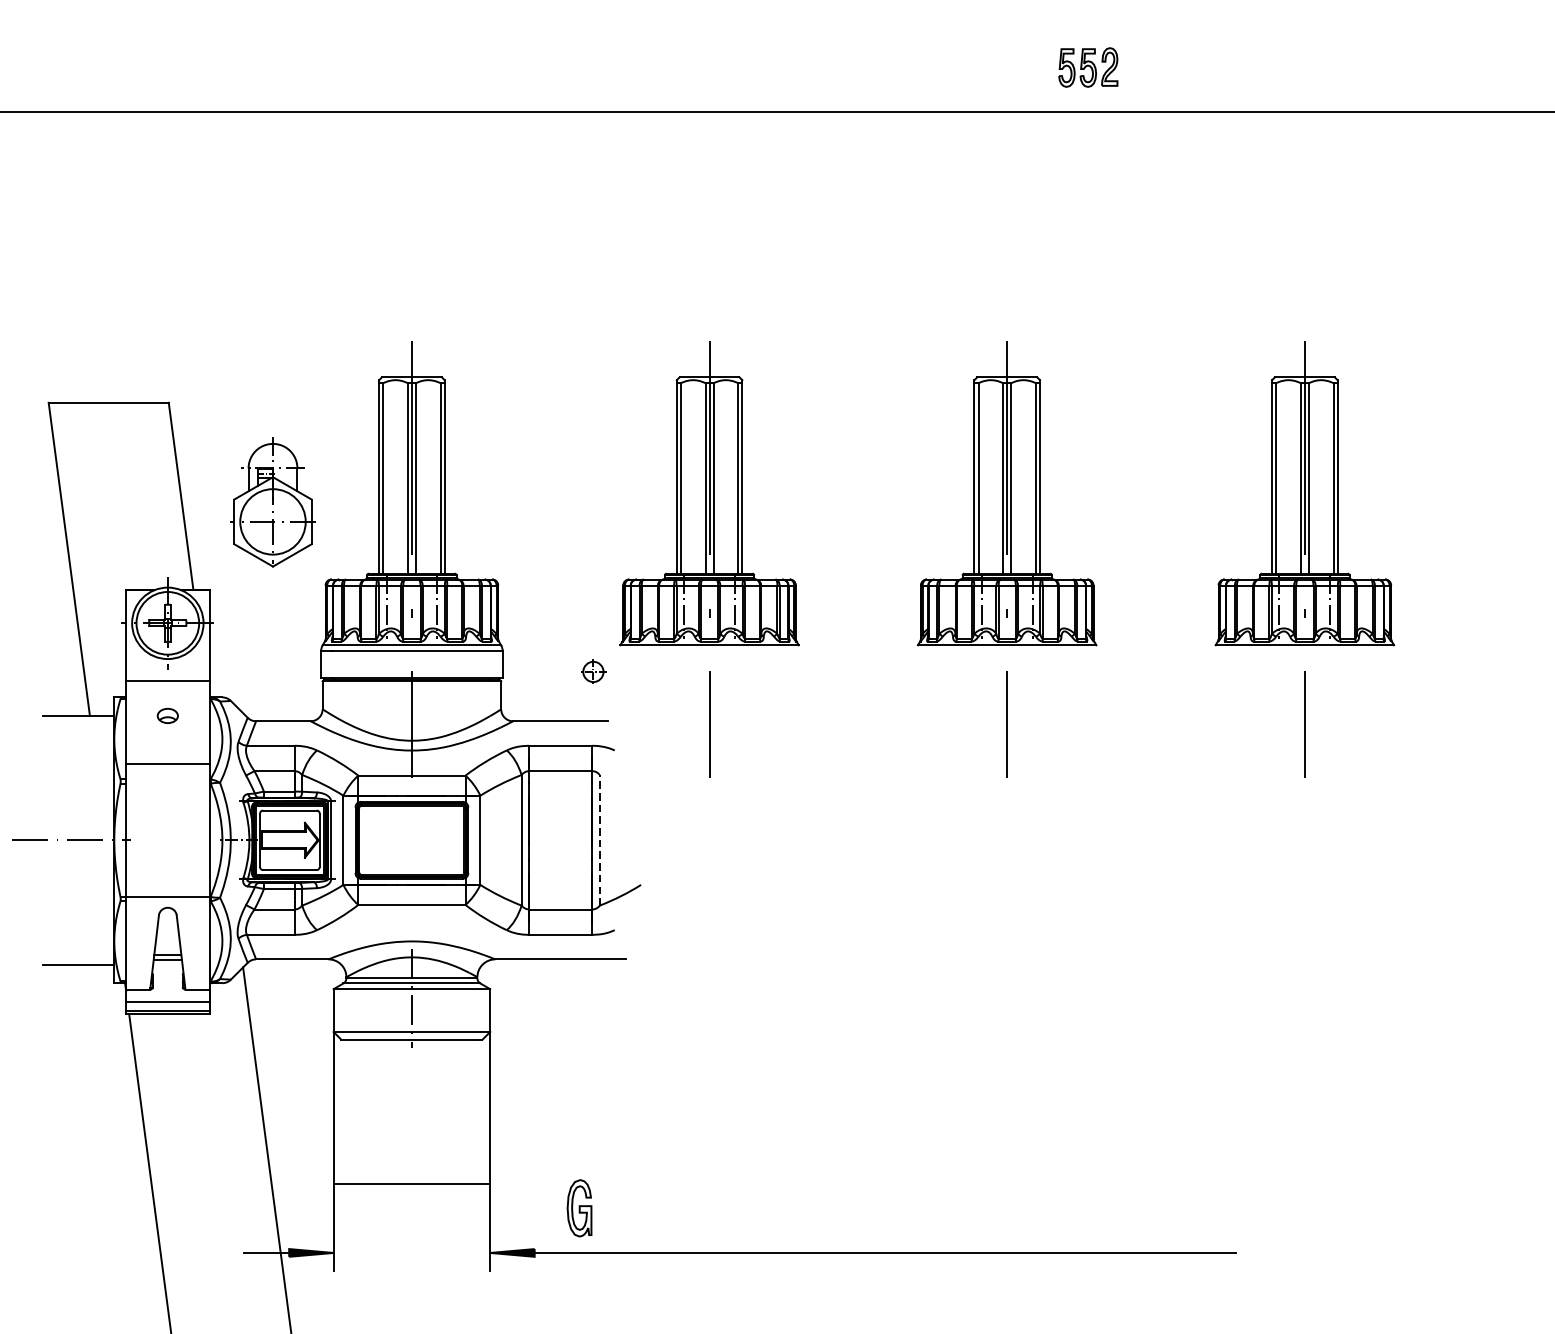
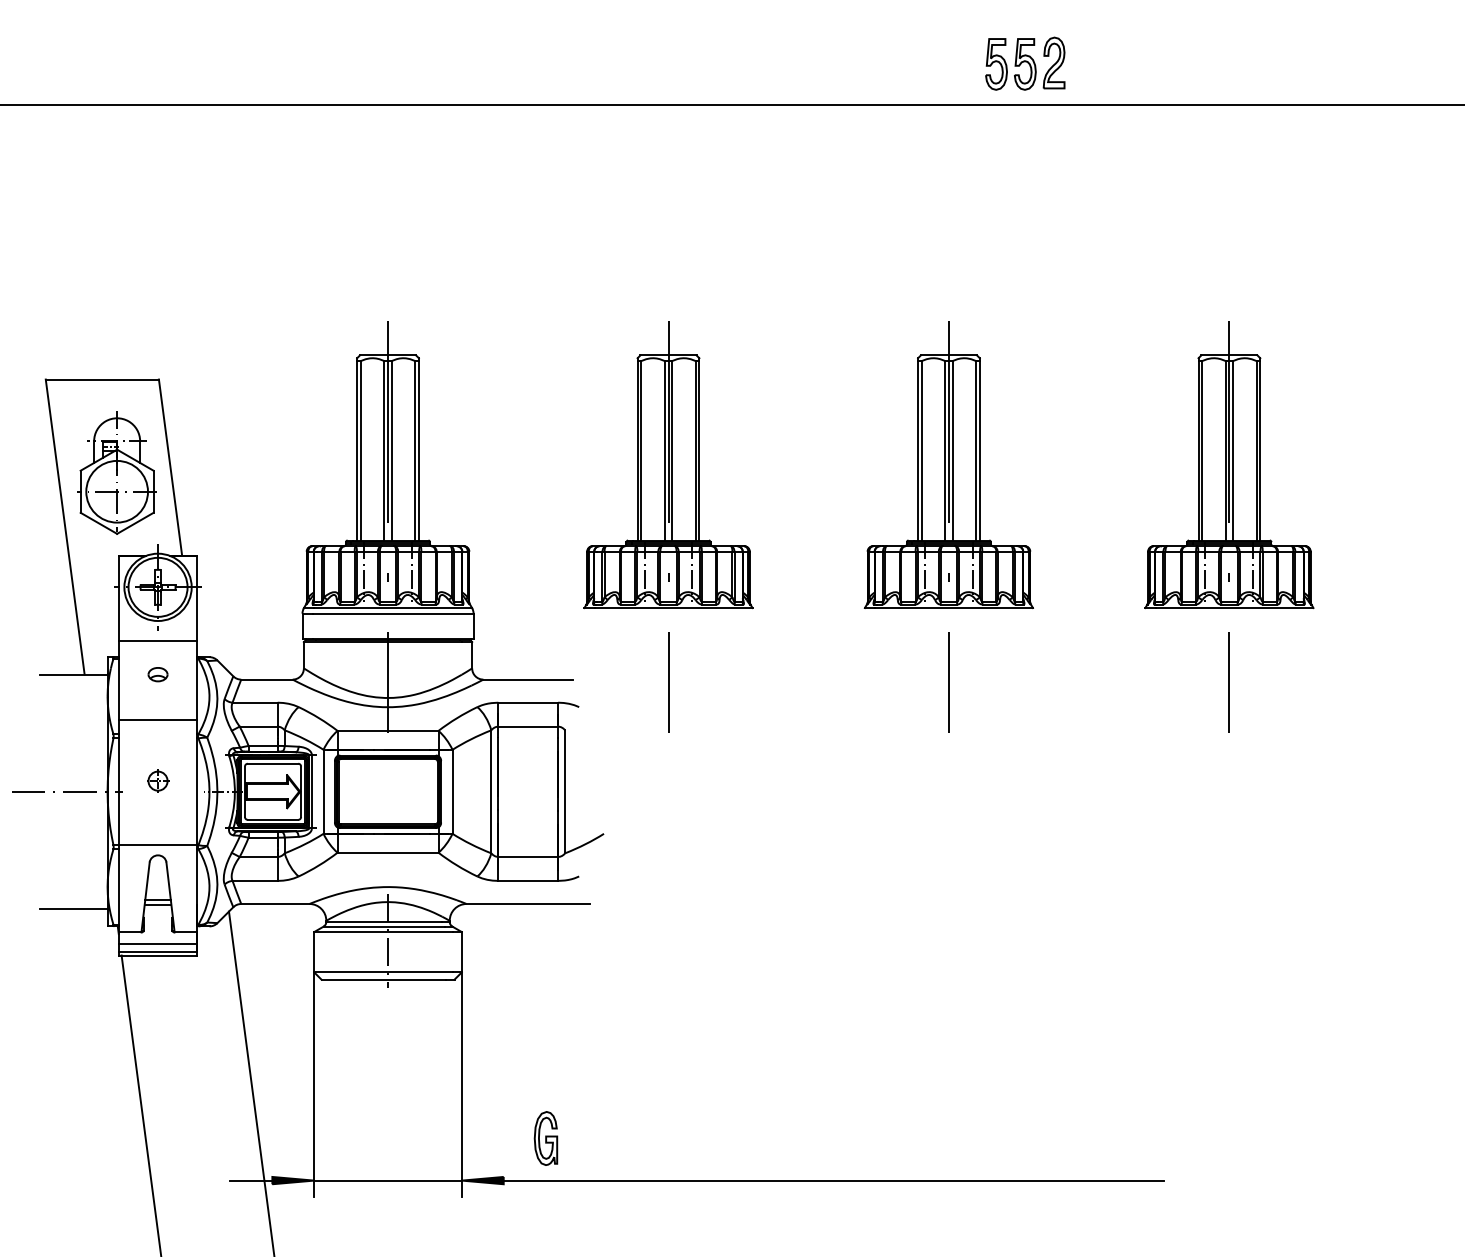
part: (1088, 67) -> (1025, 63), size x1.43
part: (272, 501) -> (116, 472), moved
part: (593, 671) -> (158, 780), moved
line: (600, 839) -> (565, 791), dashed -> solid
line: (411, 1183) -> (387, 1180), moved

